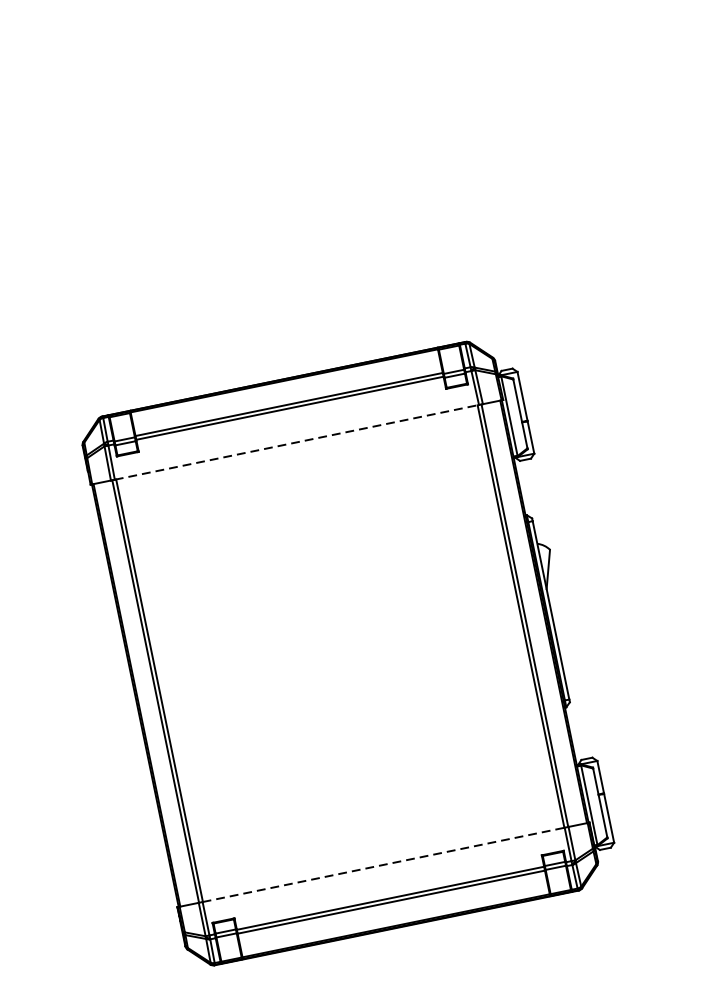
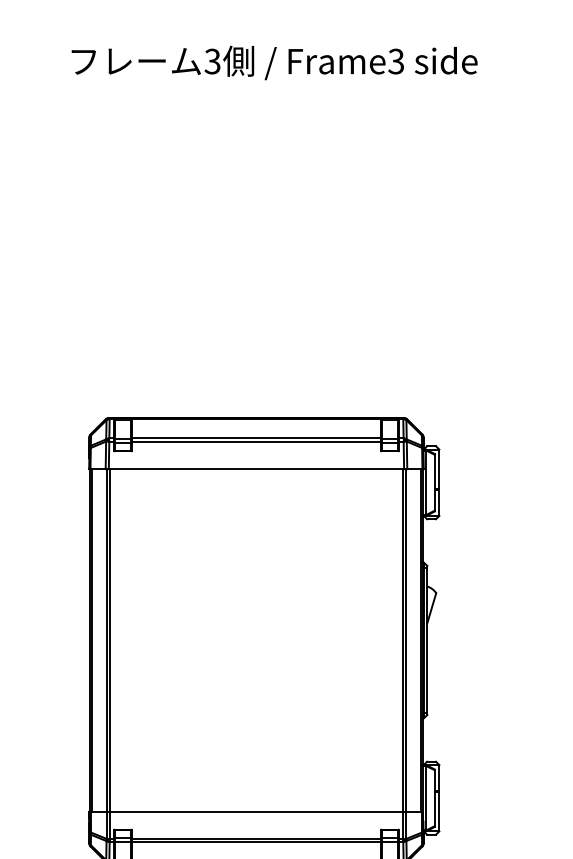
line: (297, 442) -> (256, 469), dashed -> solid
line: (383, 864) -> (256, 811), dashed -> solid

